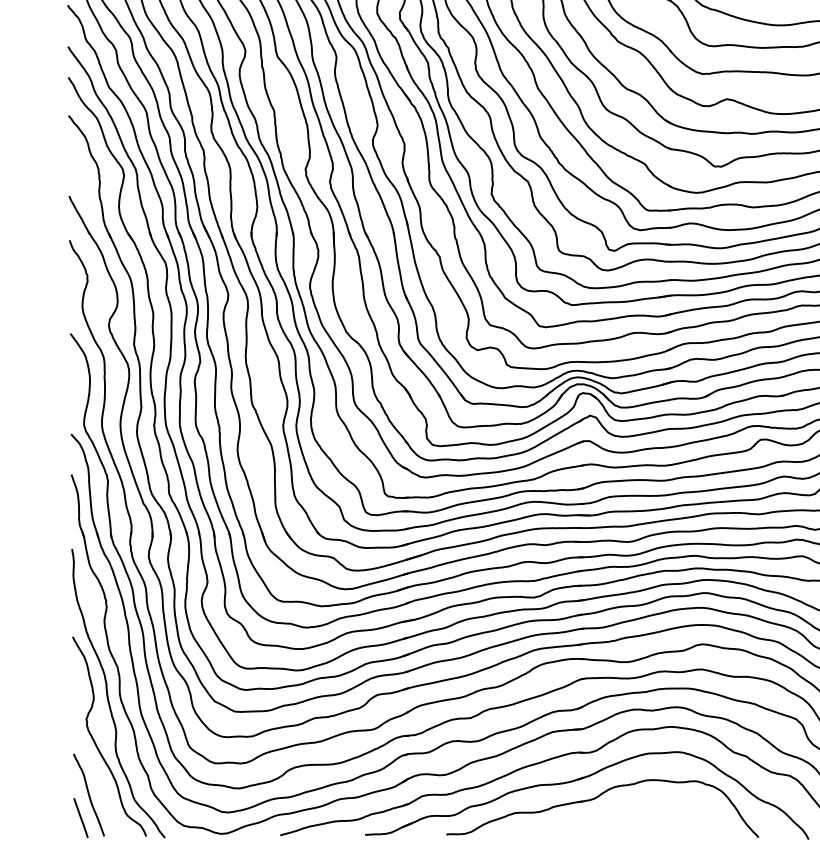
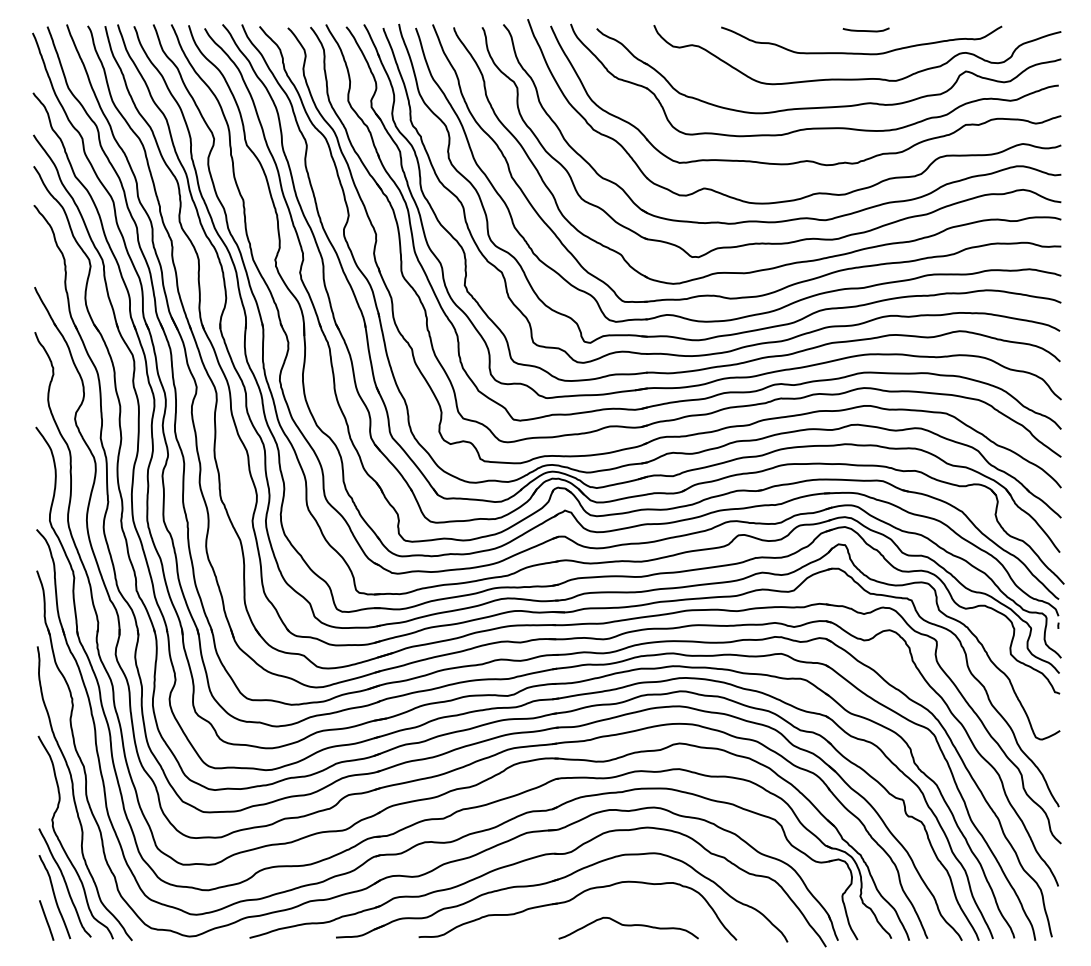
curve: (98, 780) -> (64, 882), added
curve: (652, 824) -> (628, 926), added

